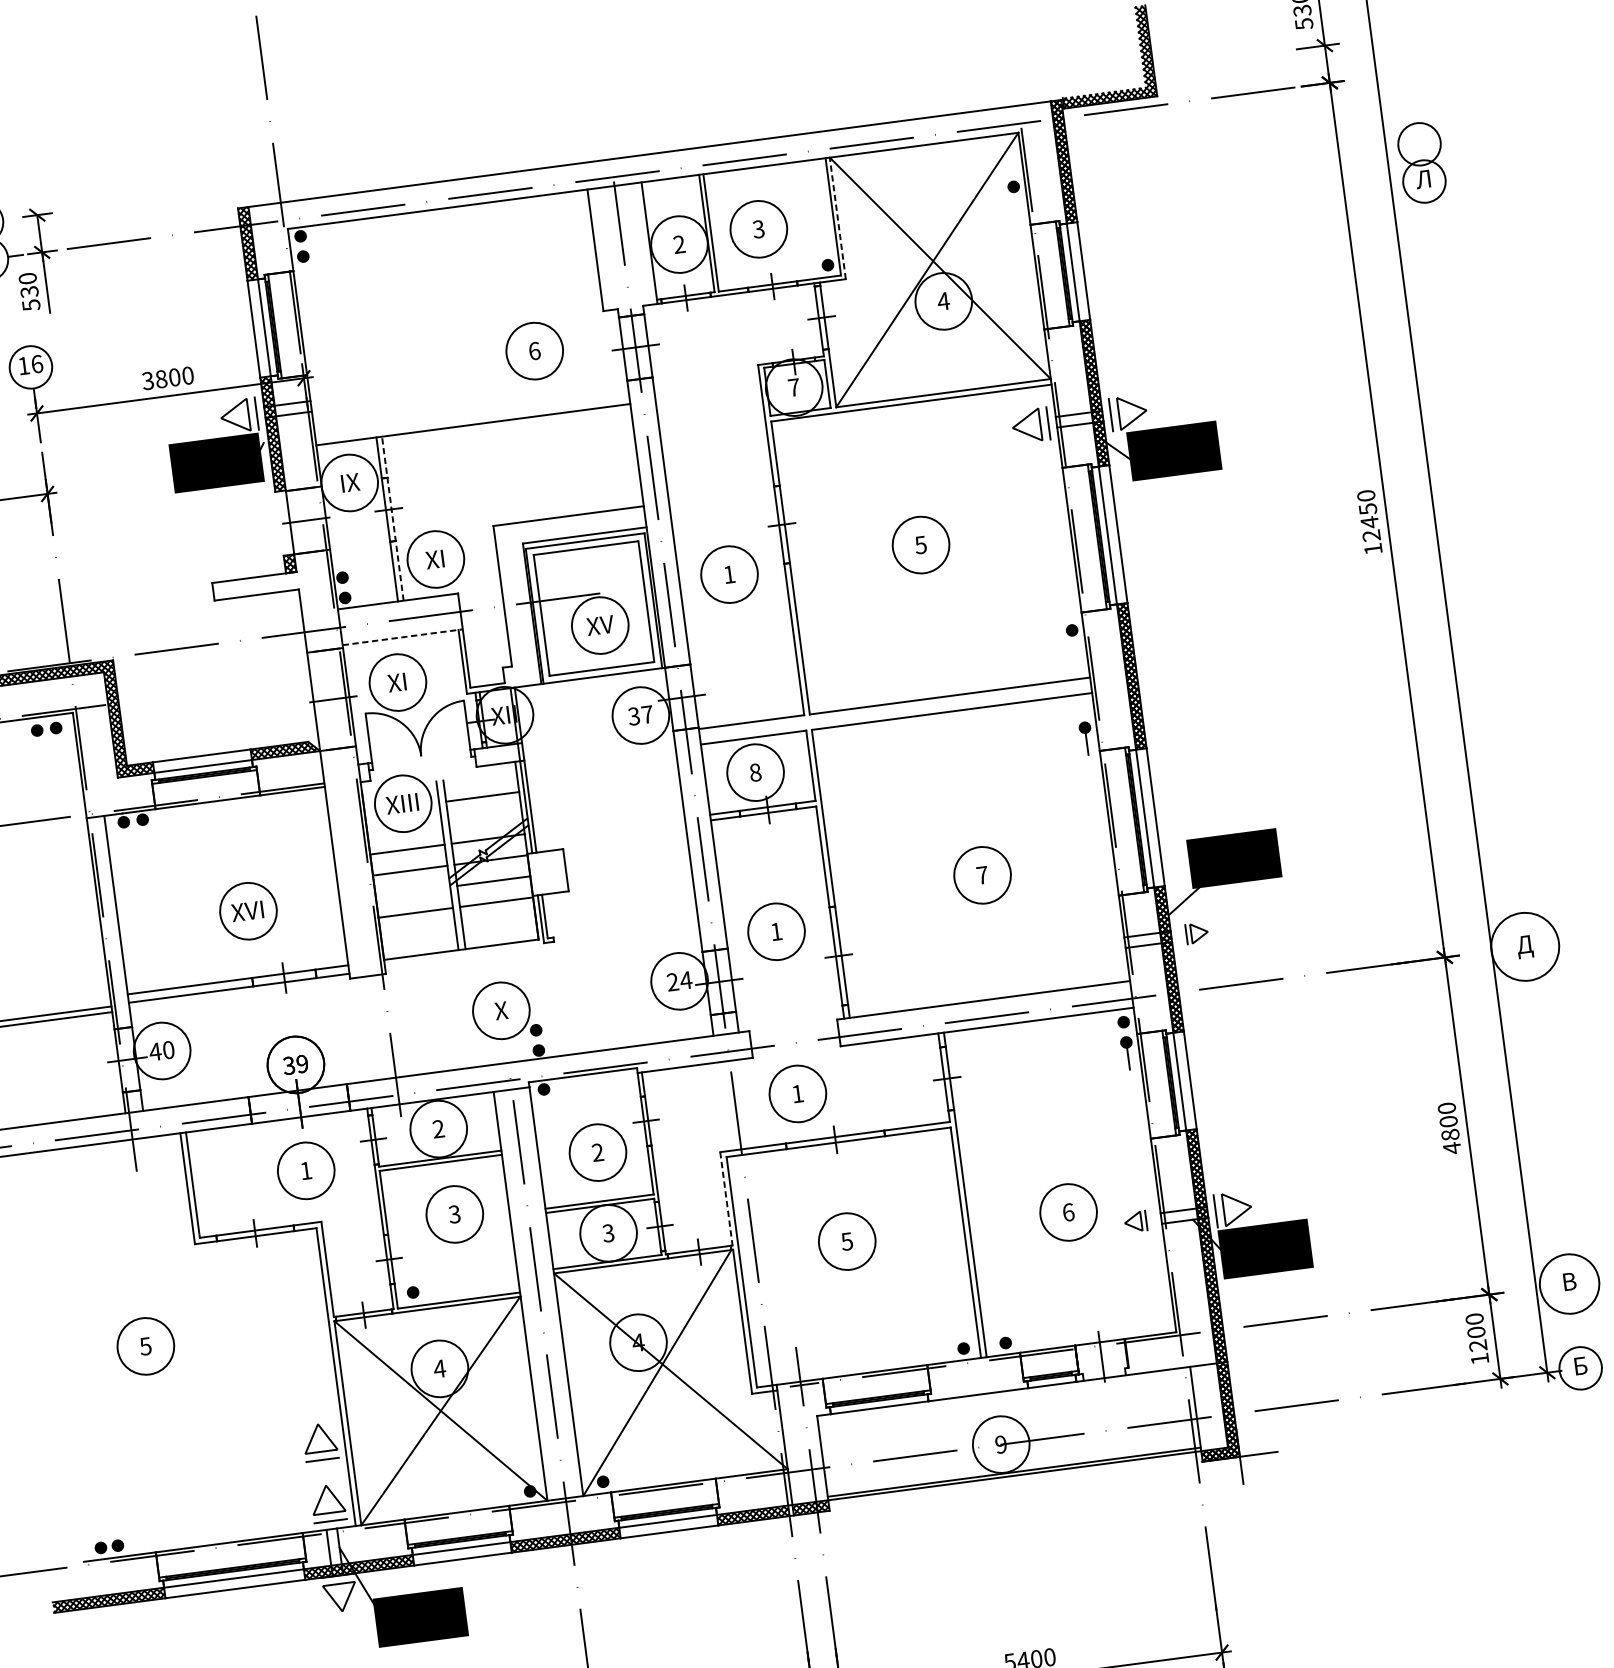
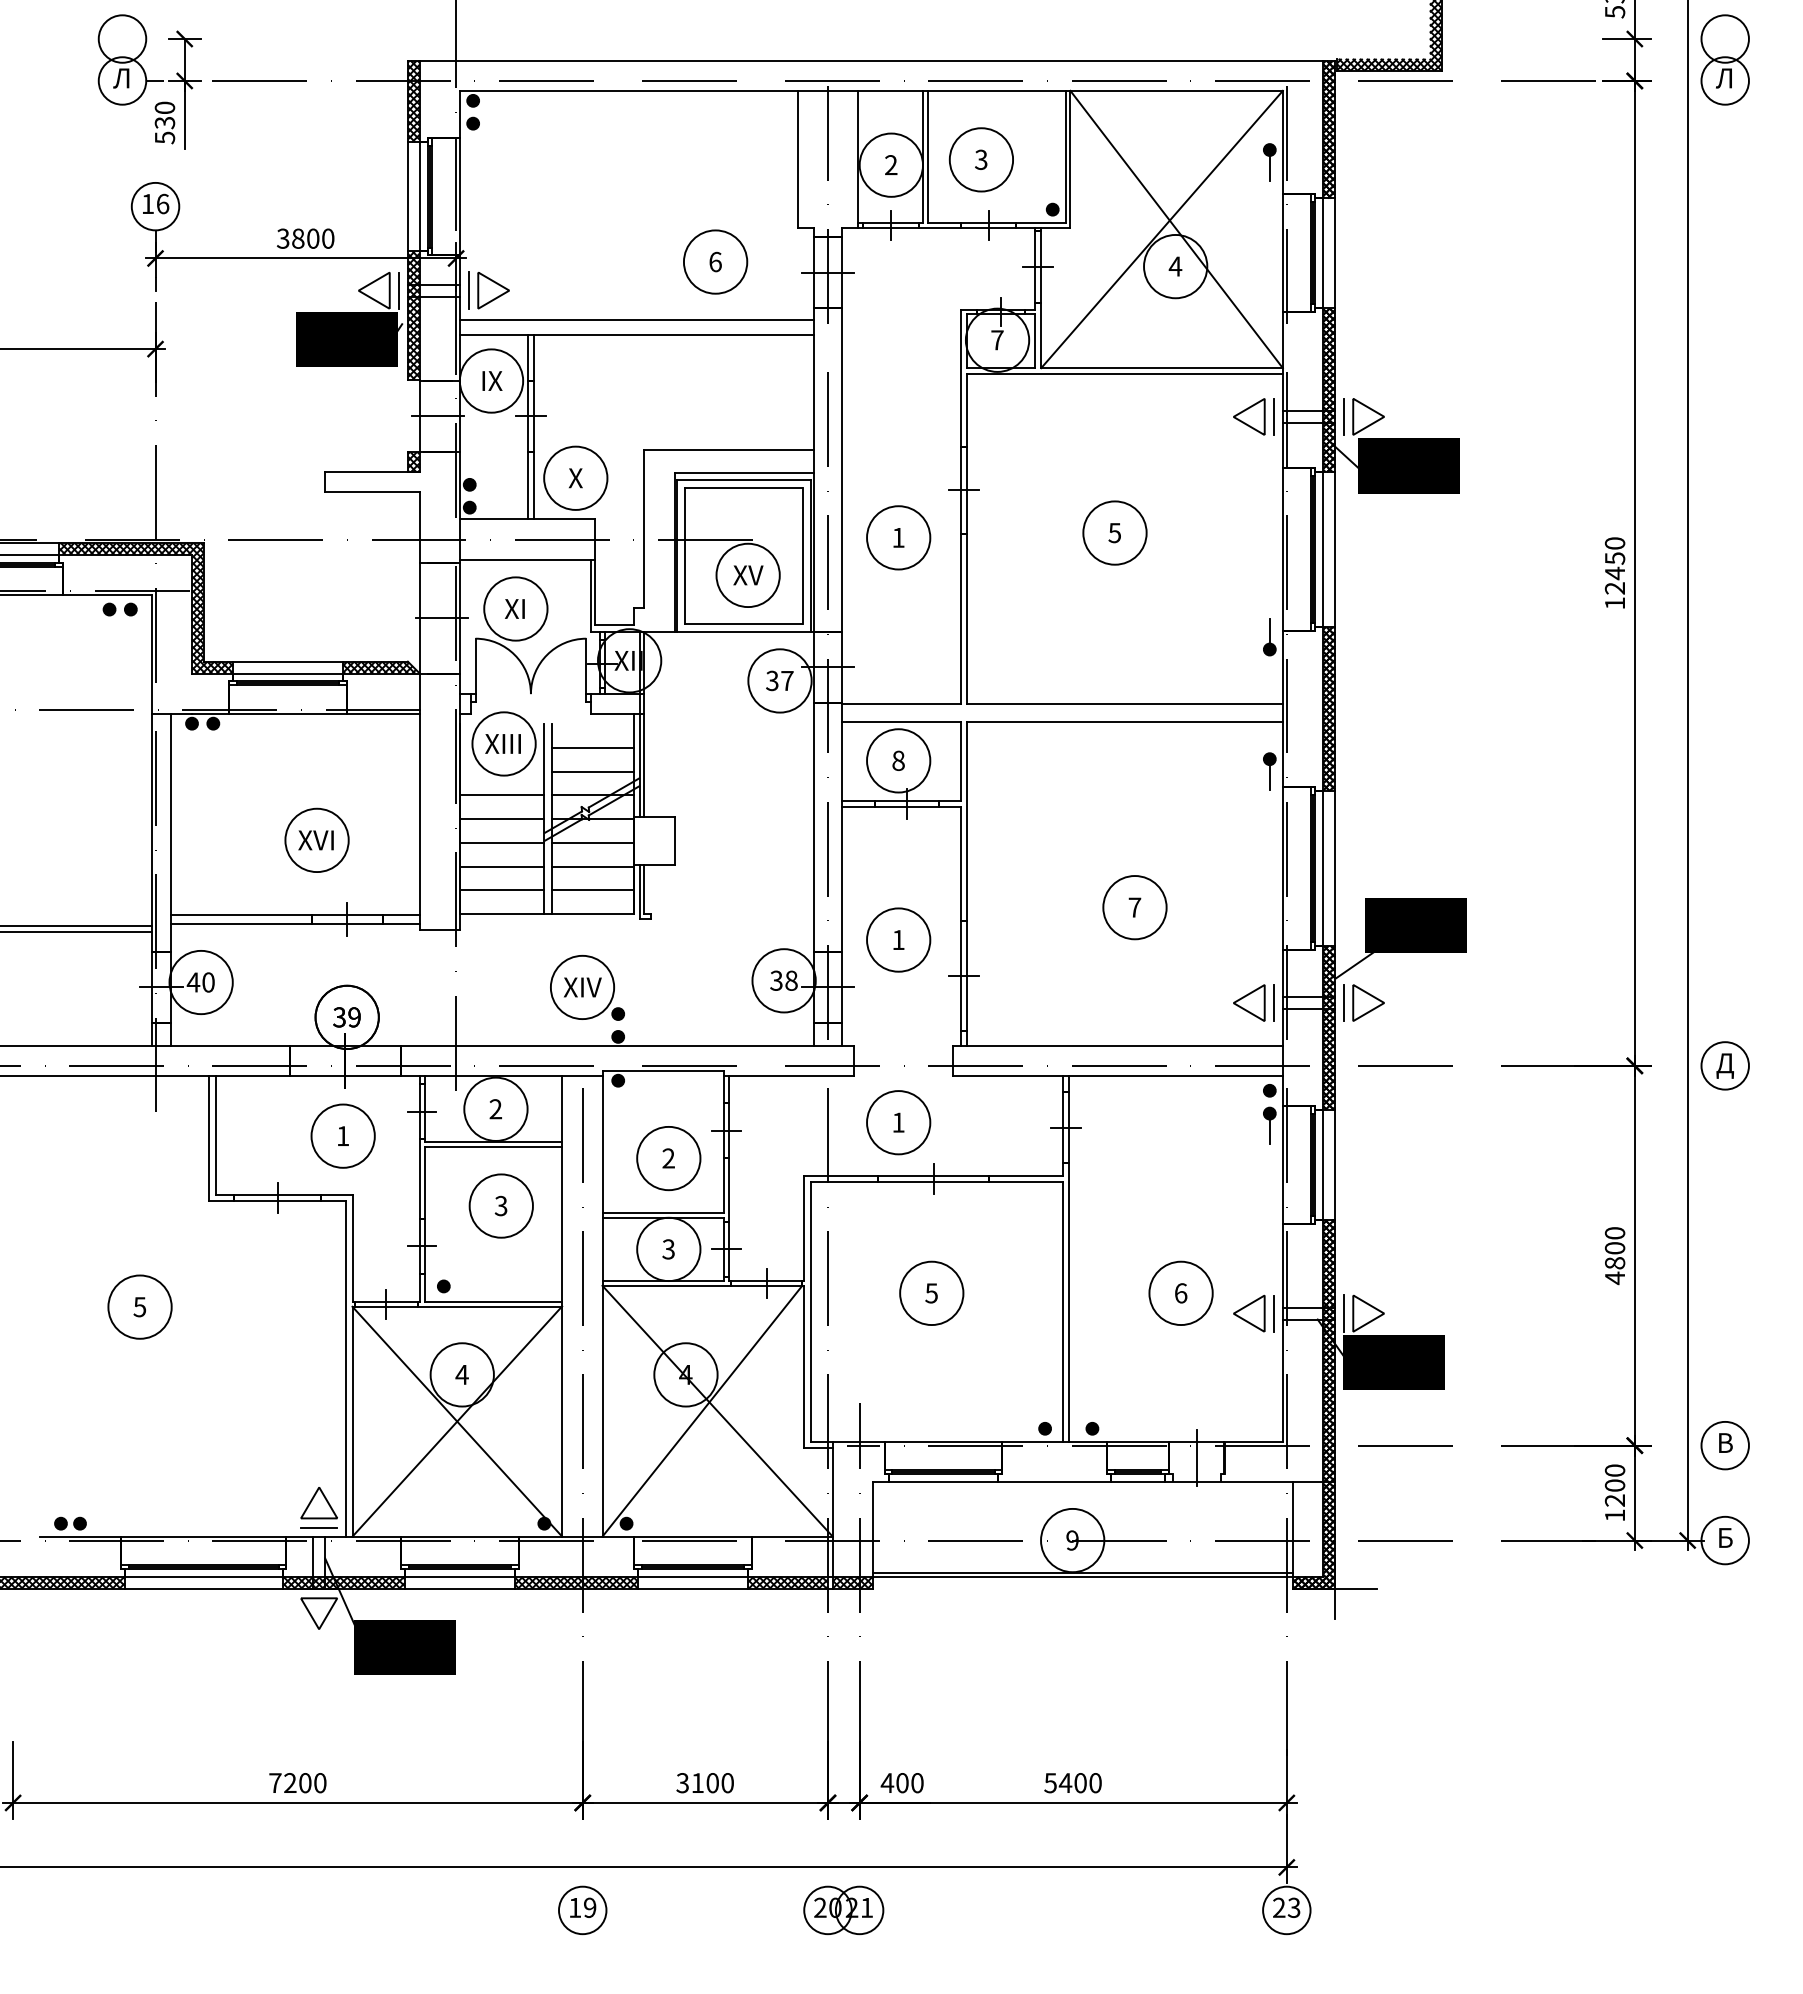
part: (1421, 162) -> (1724, 59), moved
line: (1015, 202) -> (1269, 167), added
line: (837, 217) -> (1070, 158), dashed -> solid
part: (336, 402) -> (488, 290), added
line: (471, 412) -> (636, 320), added
line: (393, 518) -> (534, 426), dashed -> solid
text: (434, 559) -> (574, 478), XI -> X
line: (1069, 613) -> (1269, 630), added
line: (402, 637) -> (527, 559), dashed -> solid
line: (484, 817) -> (592, 771), added
line: (412, 891) -> (501, 842), added
line: (498, 923) -> (592, 890), added
part: (1196, 932) -> (1363, 1002), size x1.67
line: (418, 934) -> (501, 890), added
part: (1098, 945) -> (1253, 1002), added
circle: (1524, 946) -> (1724, 1065), size x0.62
text: (679, 981) -> (784, 980), 24 -> 38
text: (501, 1010) -> (582, 987), X -> XIV
line: (726, 1198) -> (804, 1228), dashed -> solid
part: (1135, 1221) -> (1253, 1313), size x1.67
circle: (1568, 1284) -> (1724, 1445), size x0.71
part: (319, 1442) -> (318, 1438), removed

